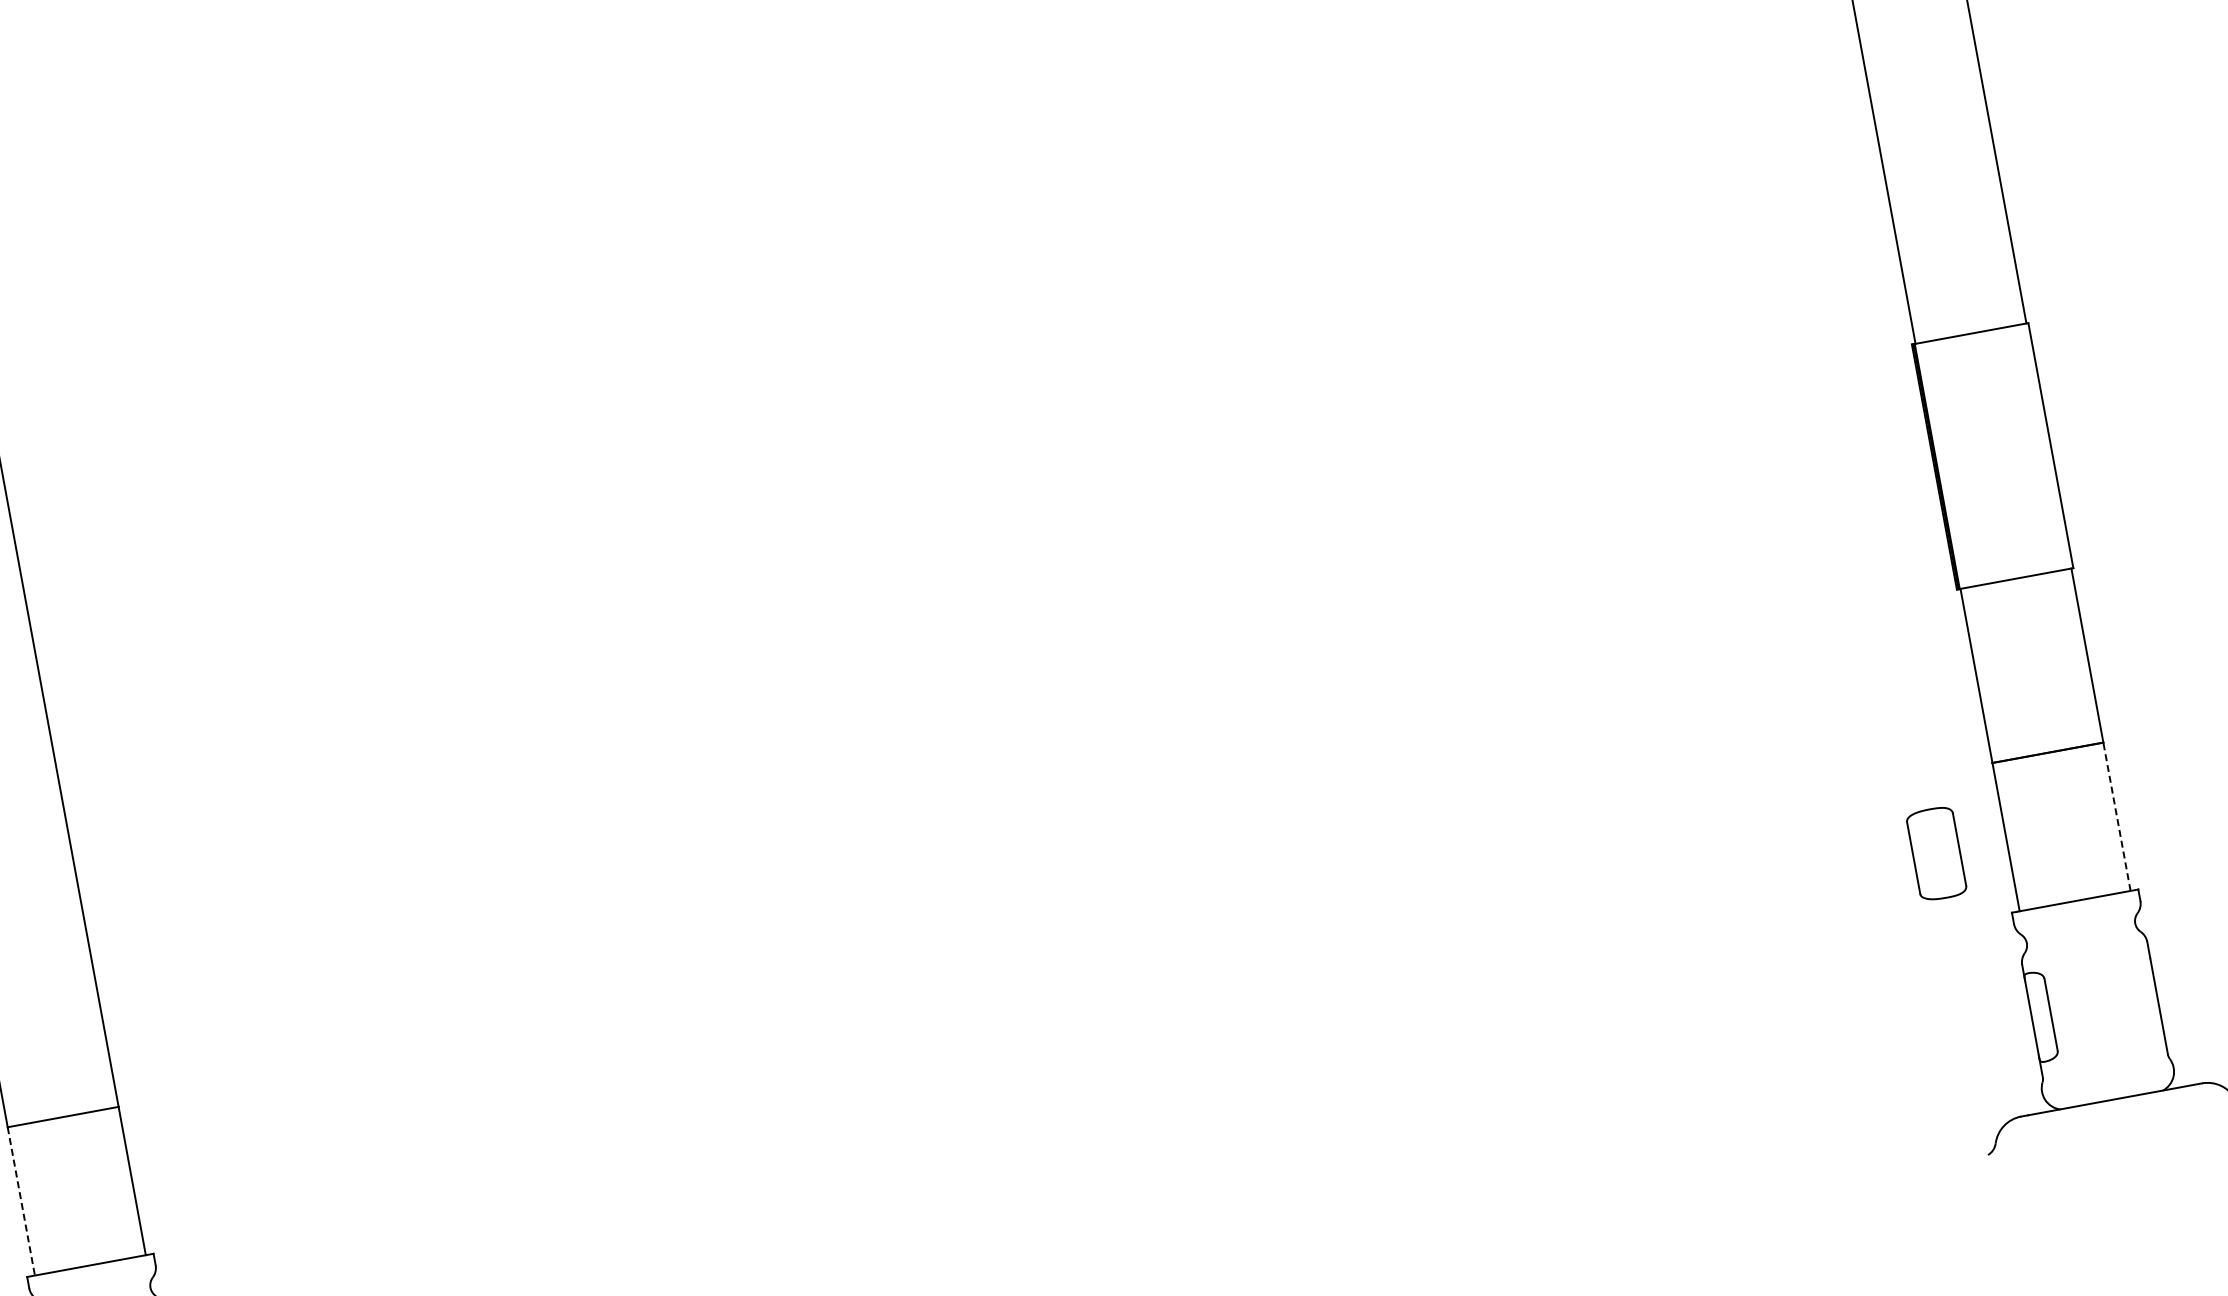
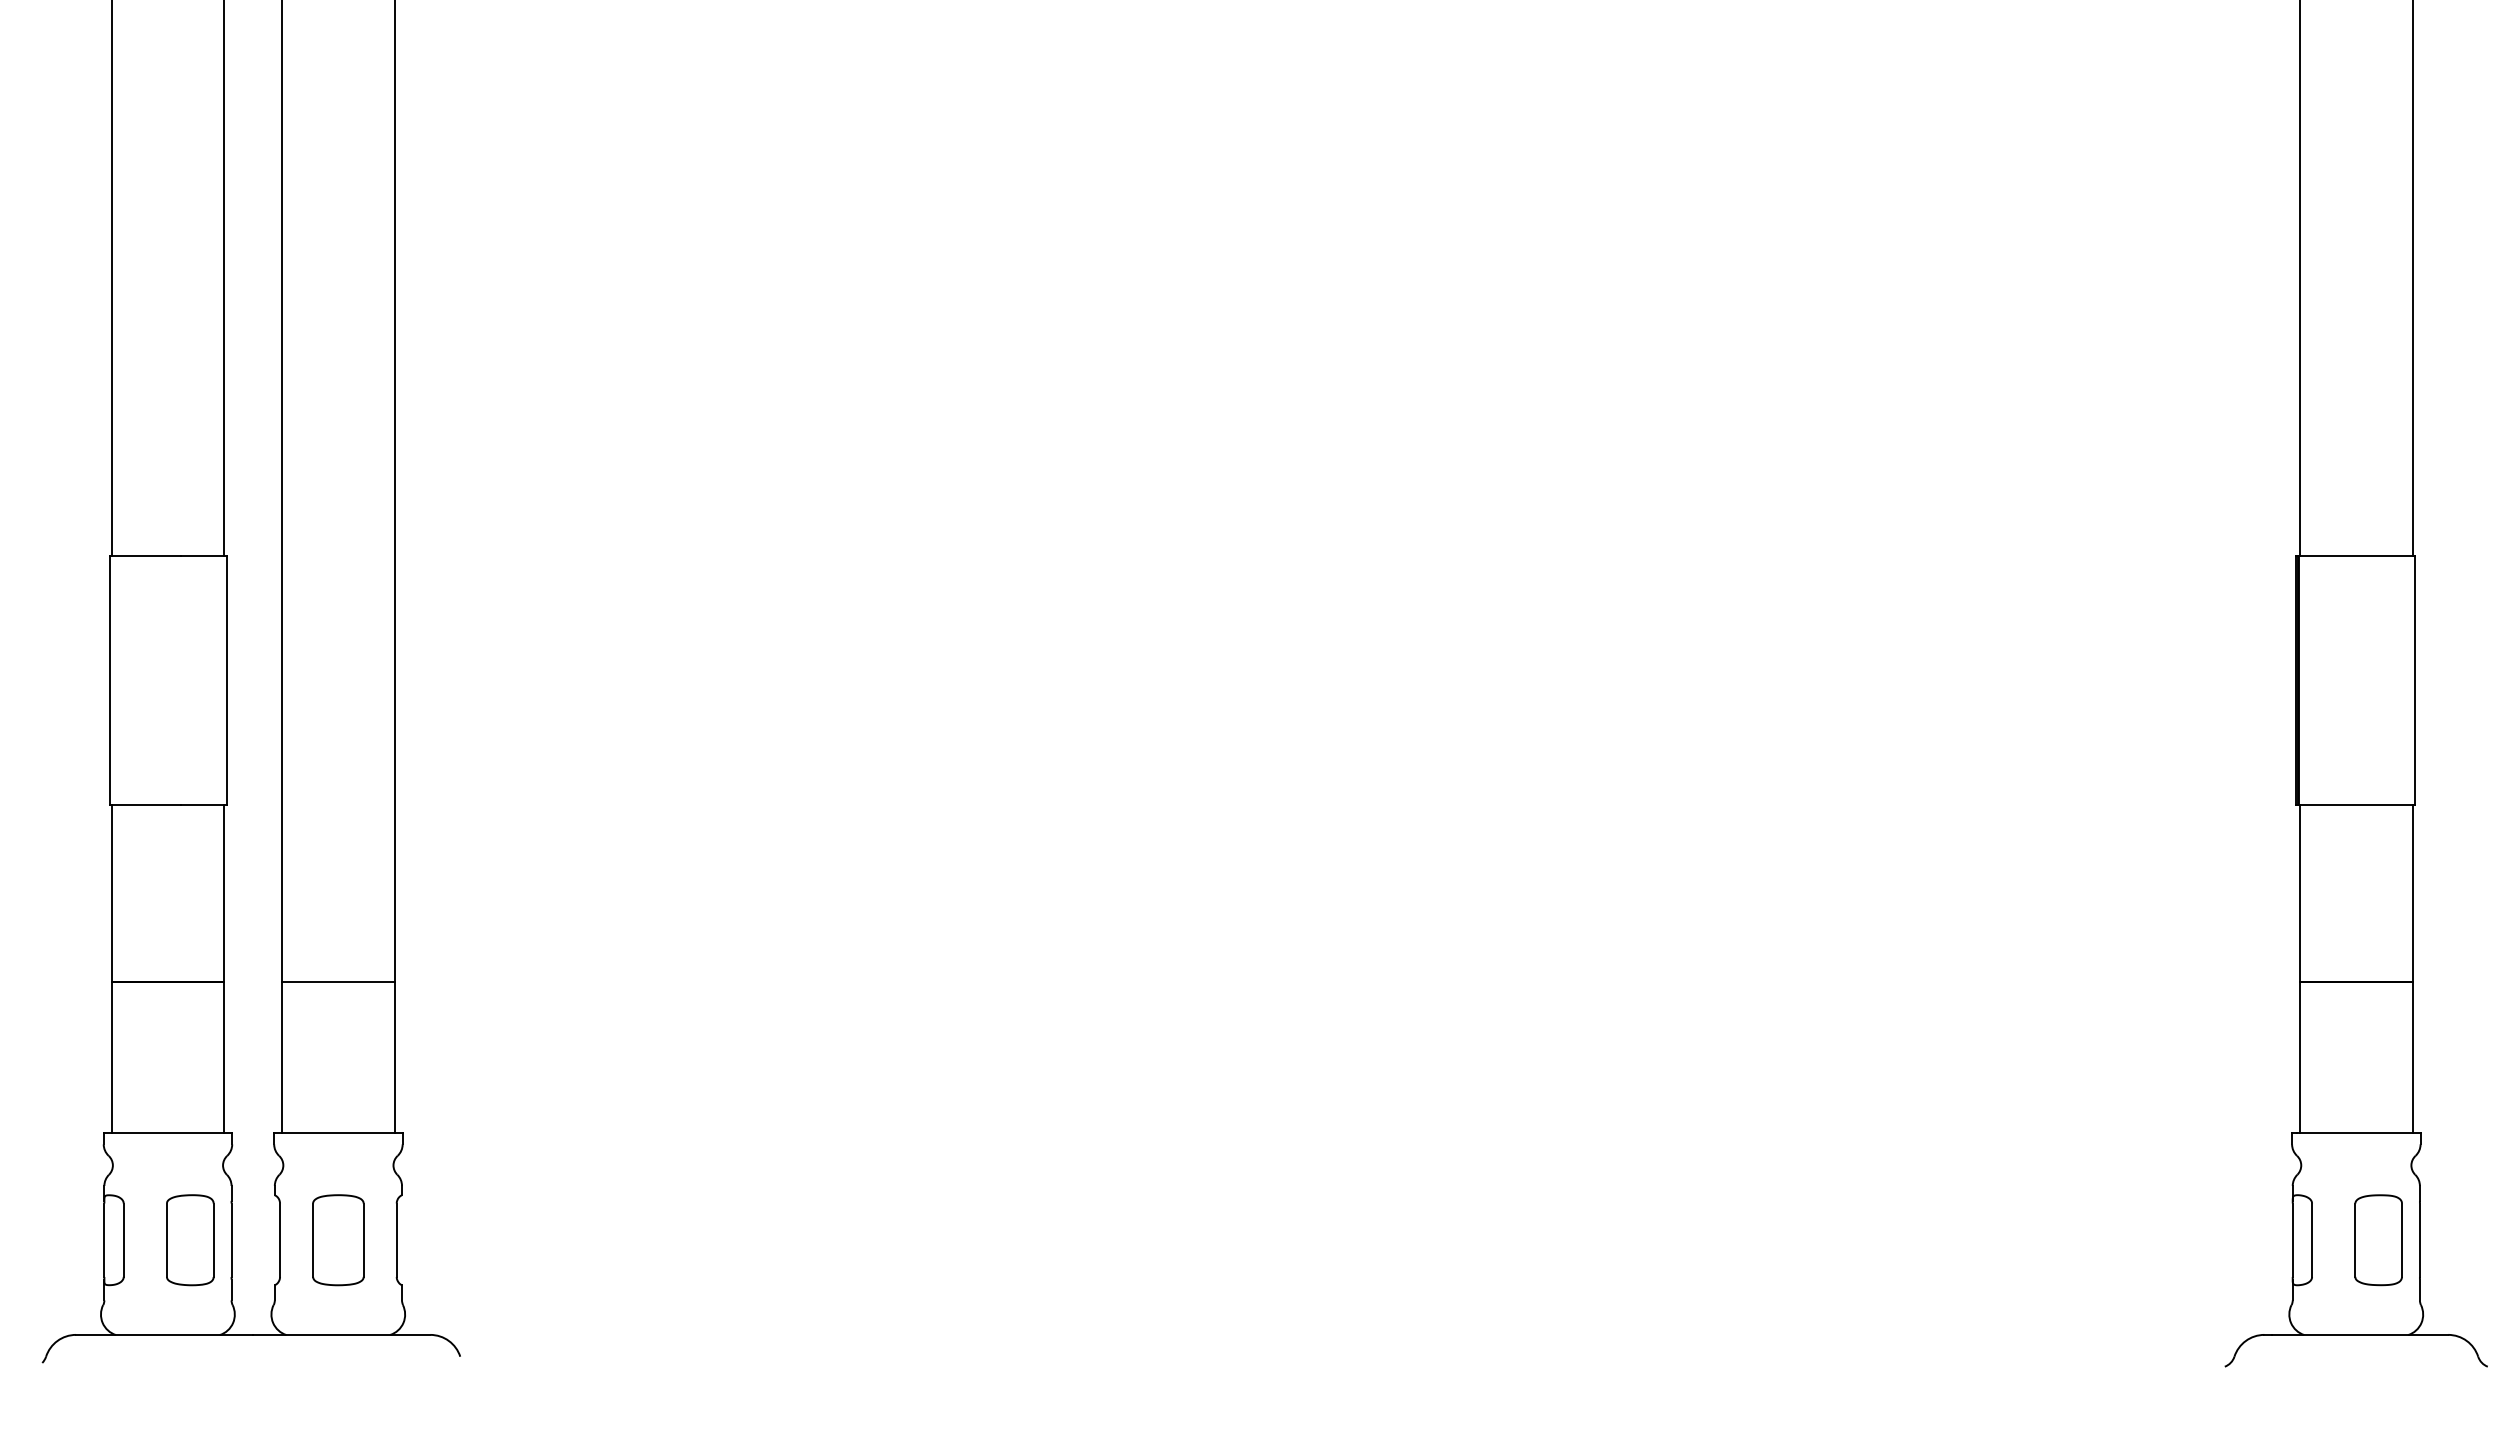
line: (2116, 816) -> (2412, 1056), dashed -> solid
part: (1936, 854) -> (2378, 1240), moved
line: (21, 1201) -> (282, 1057), dashed -> solid

